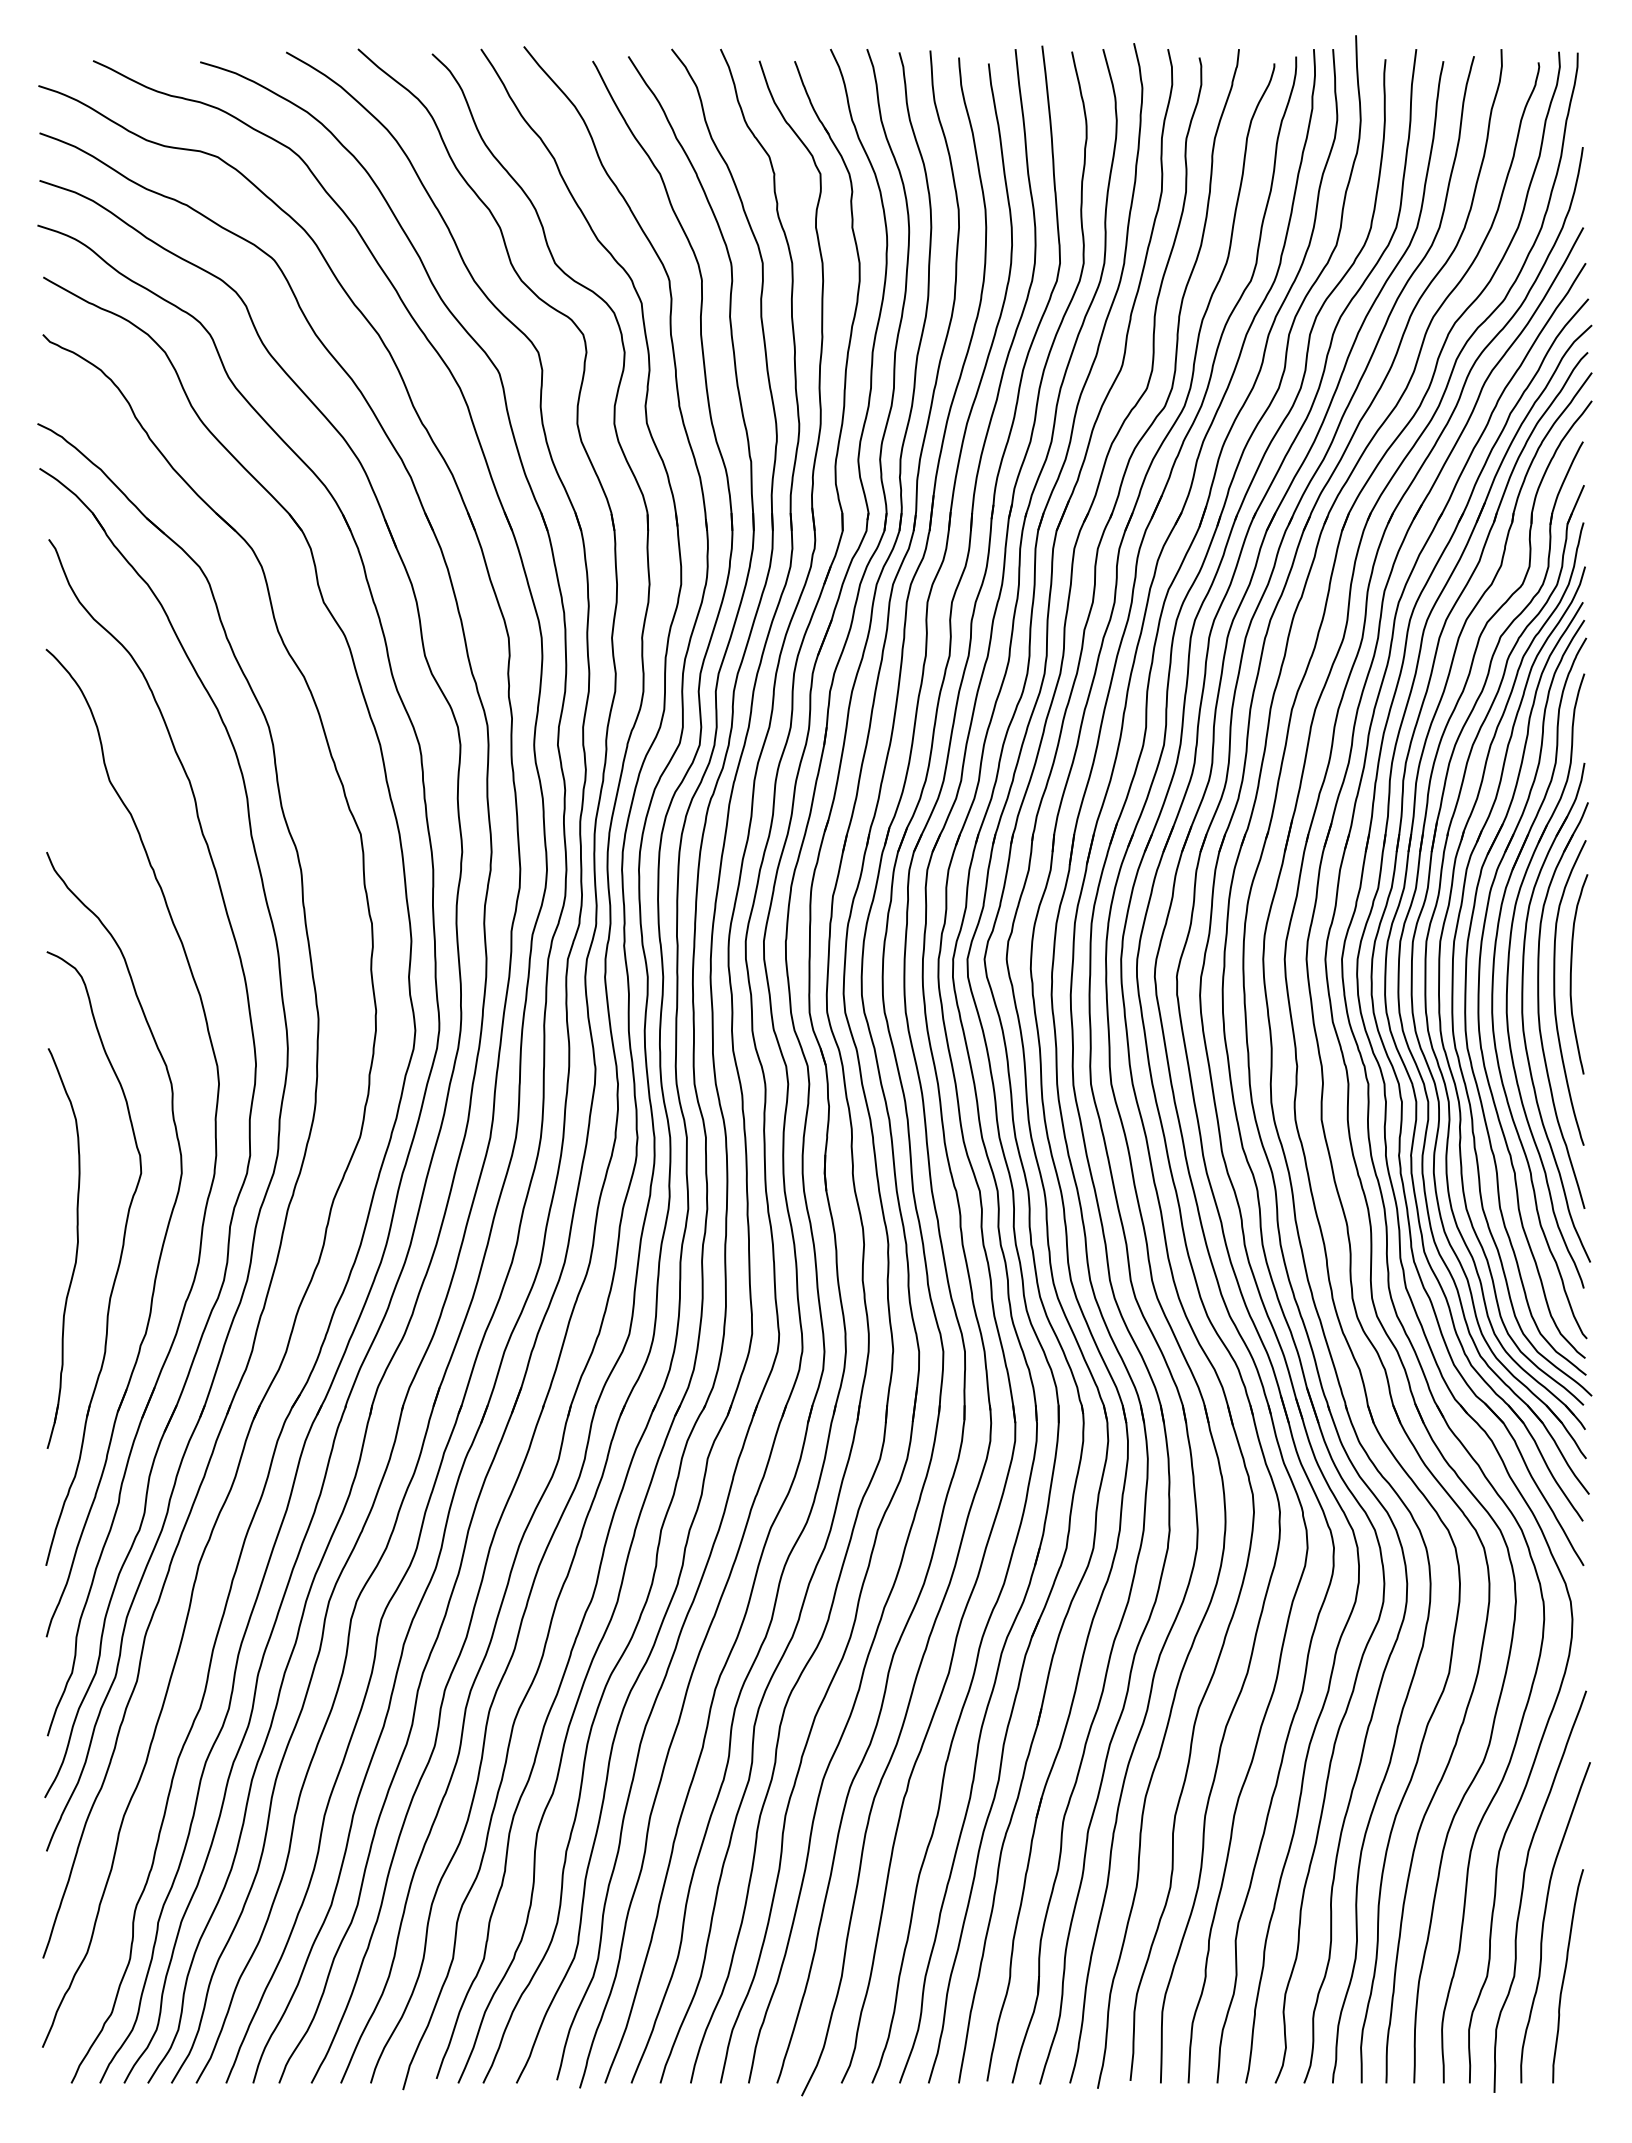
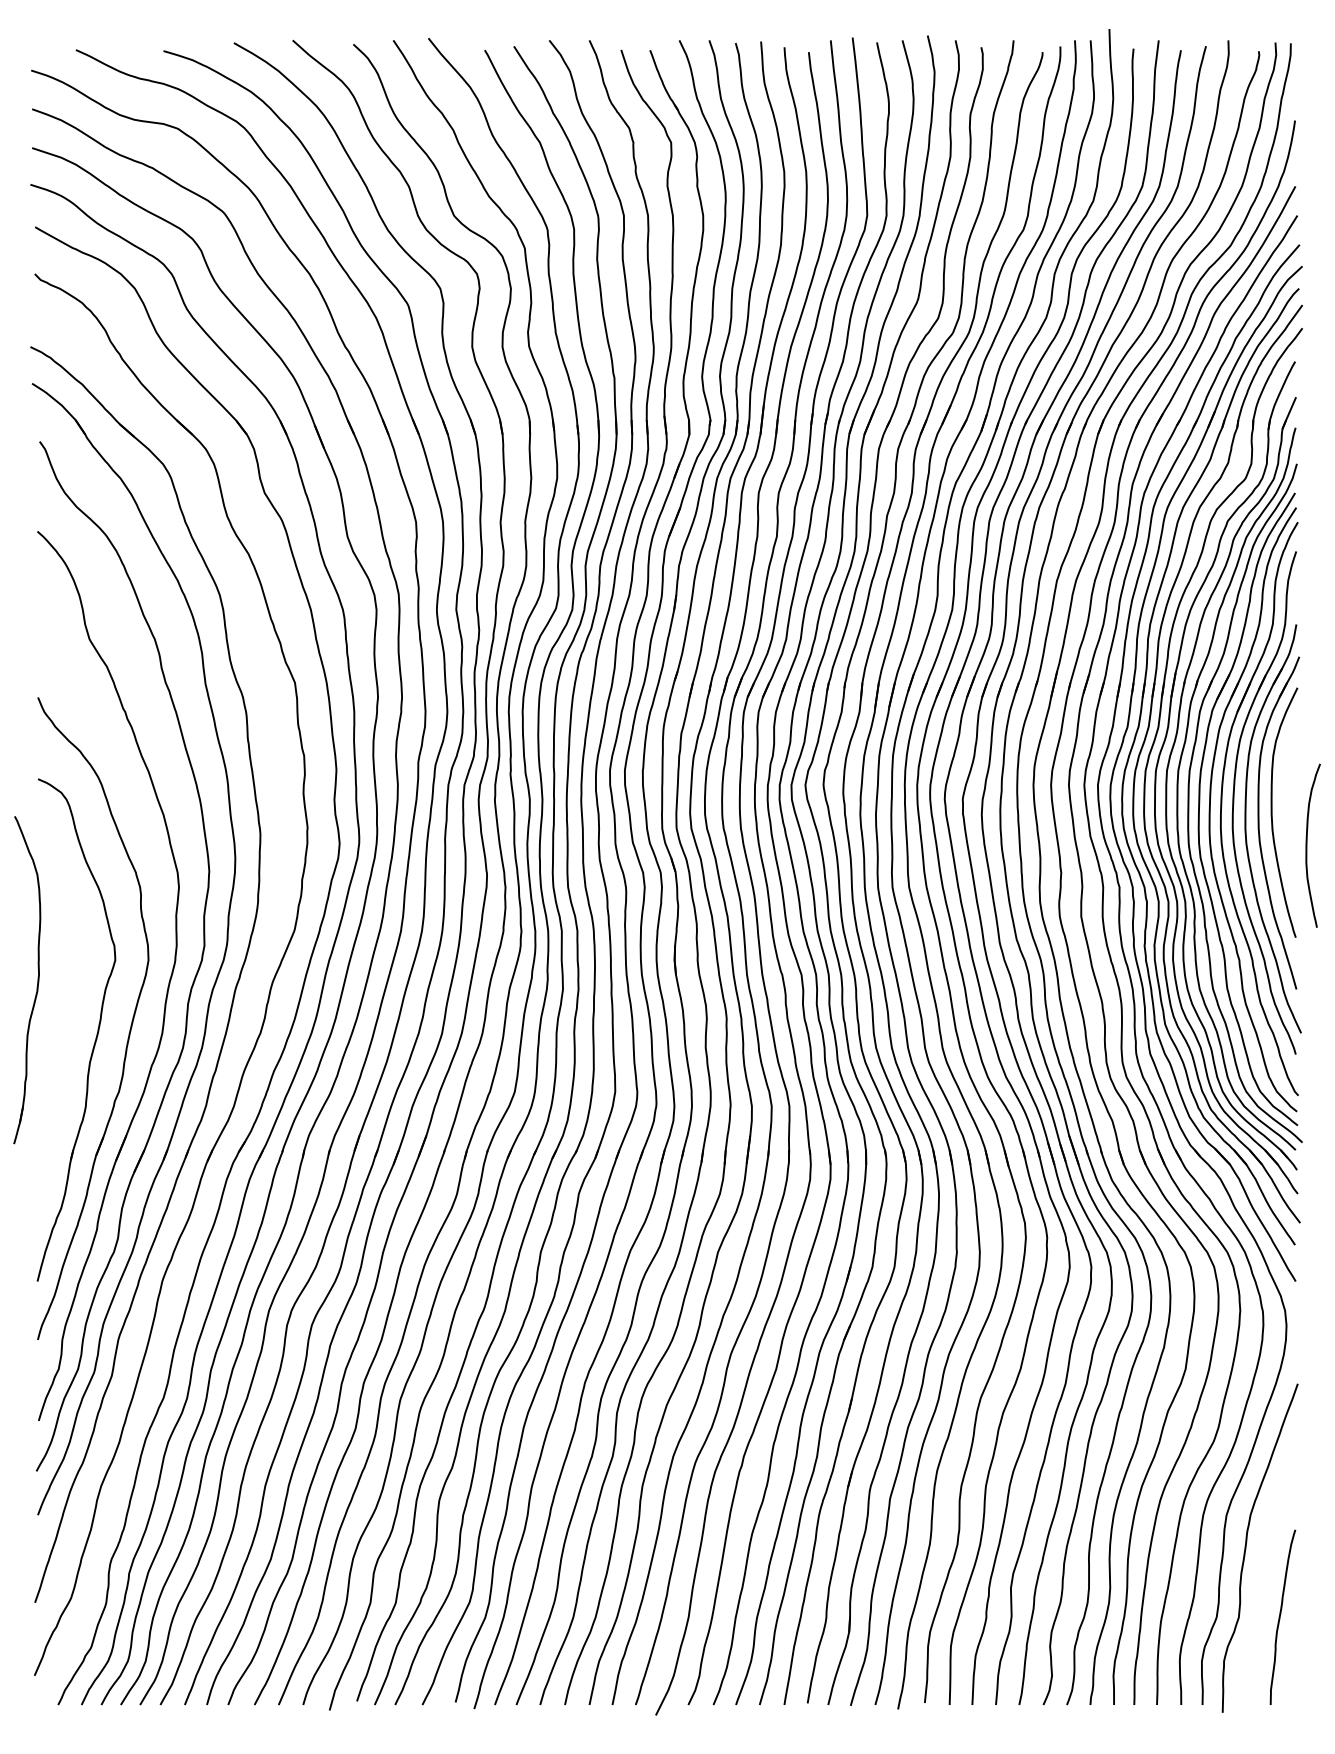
curve: (1571, 974) -> (1307, 845), moved
part: (76, 1248) -> (37, 980), moved
curve: (1544, 1922) -> (1263, 1573), removed

